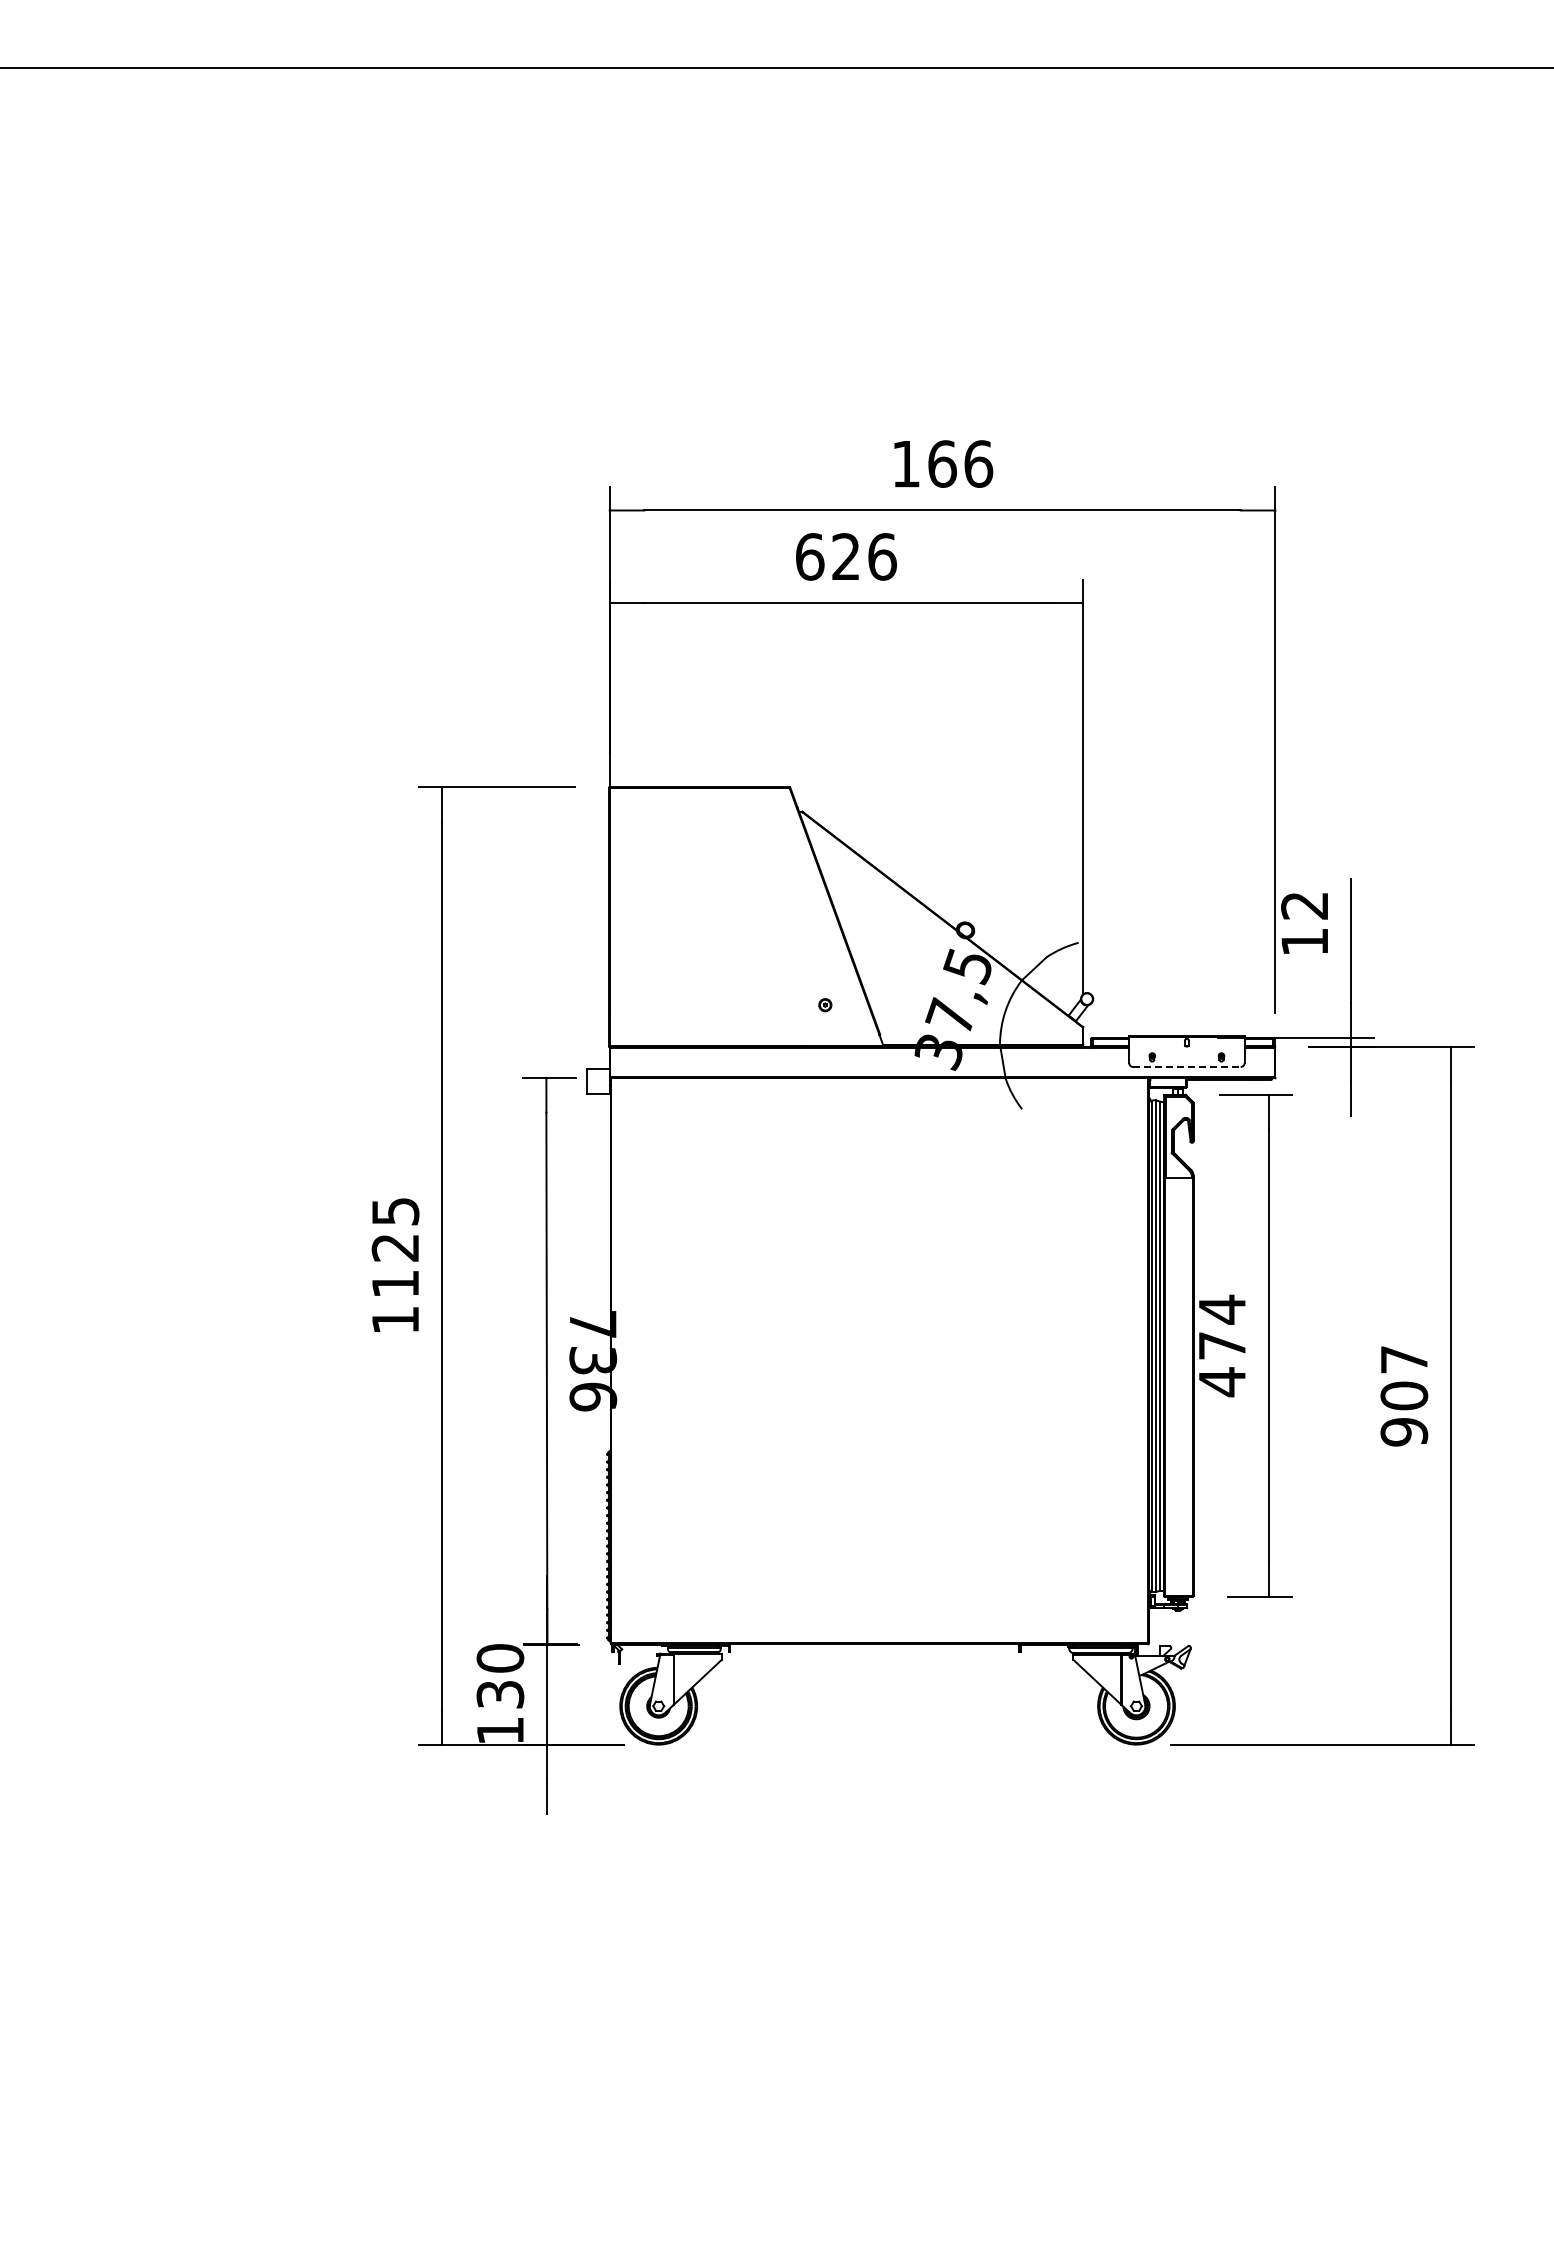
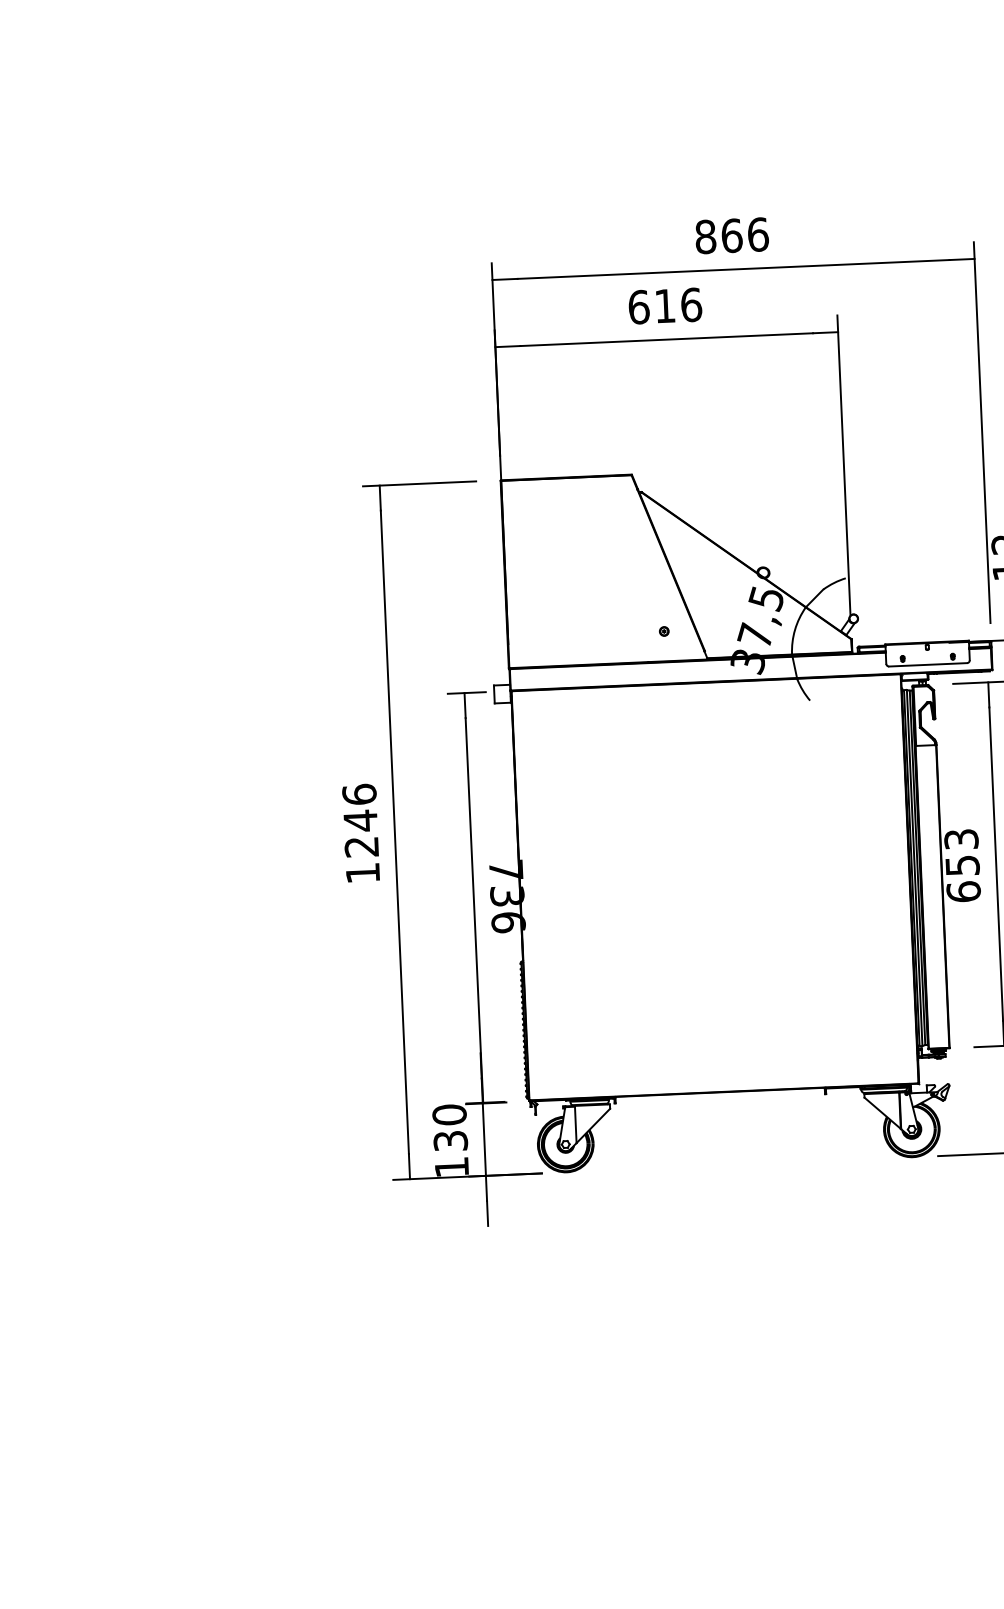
text: (906, 463) -> (705, 236), 166 -> 866
text: (845, 556) -> (664, 305), 626 -> 616
line: (1186, 1067) -> (927, 665), dashed -> solid
text: (395, 1247) -> (360, 820), 1125 -> 1246
text: (1222, 1345) -> (962, 865), 474 -> 653

